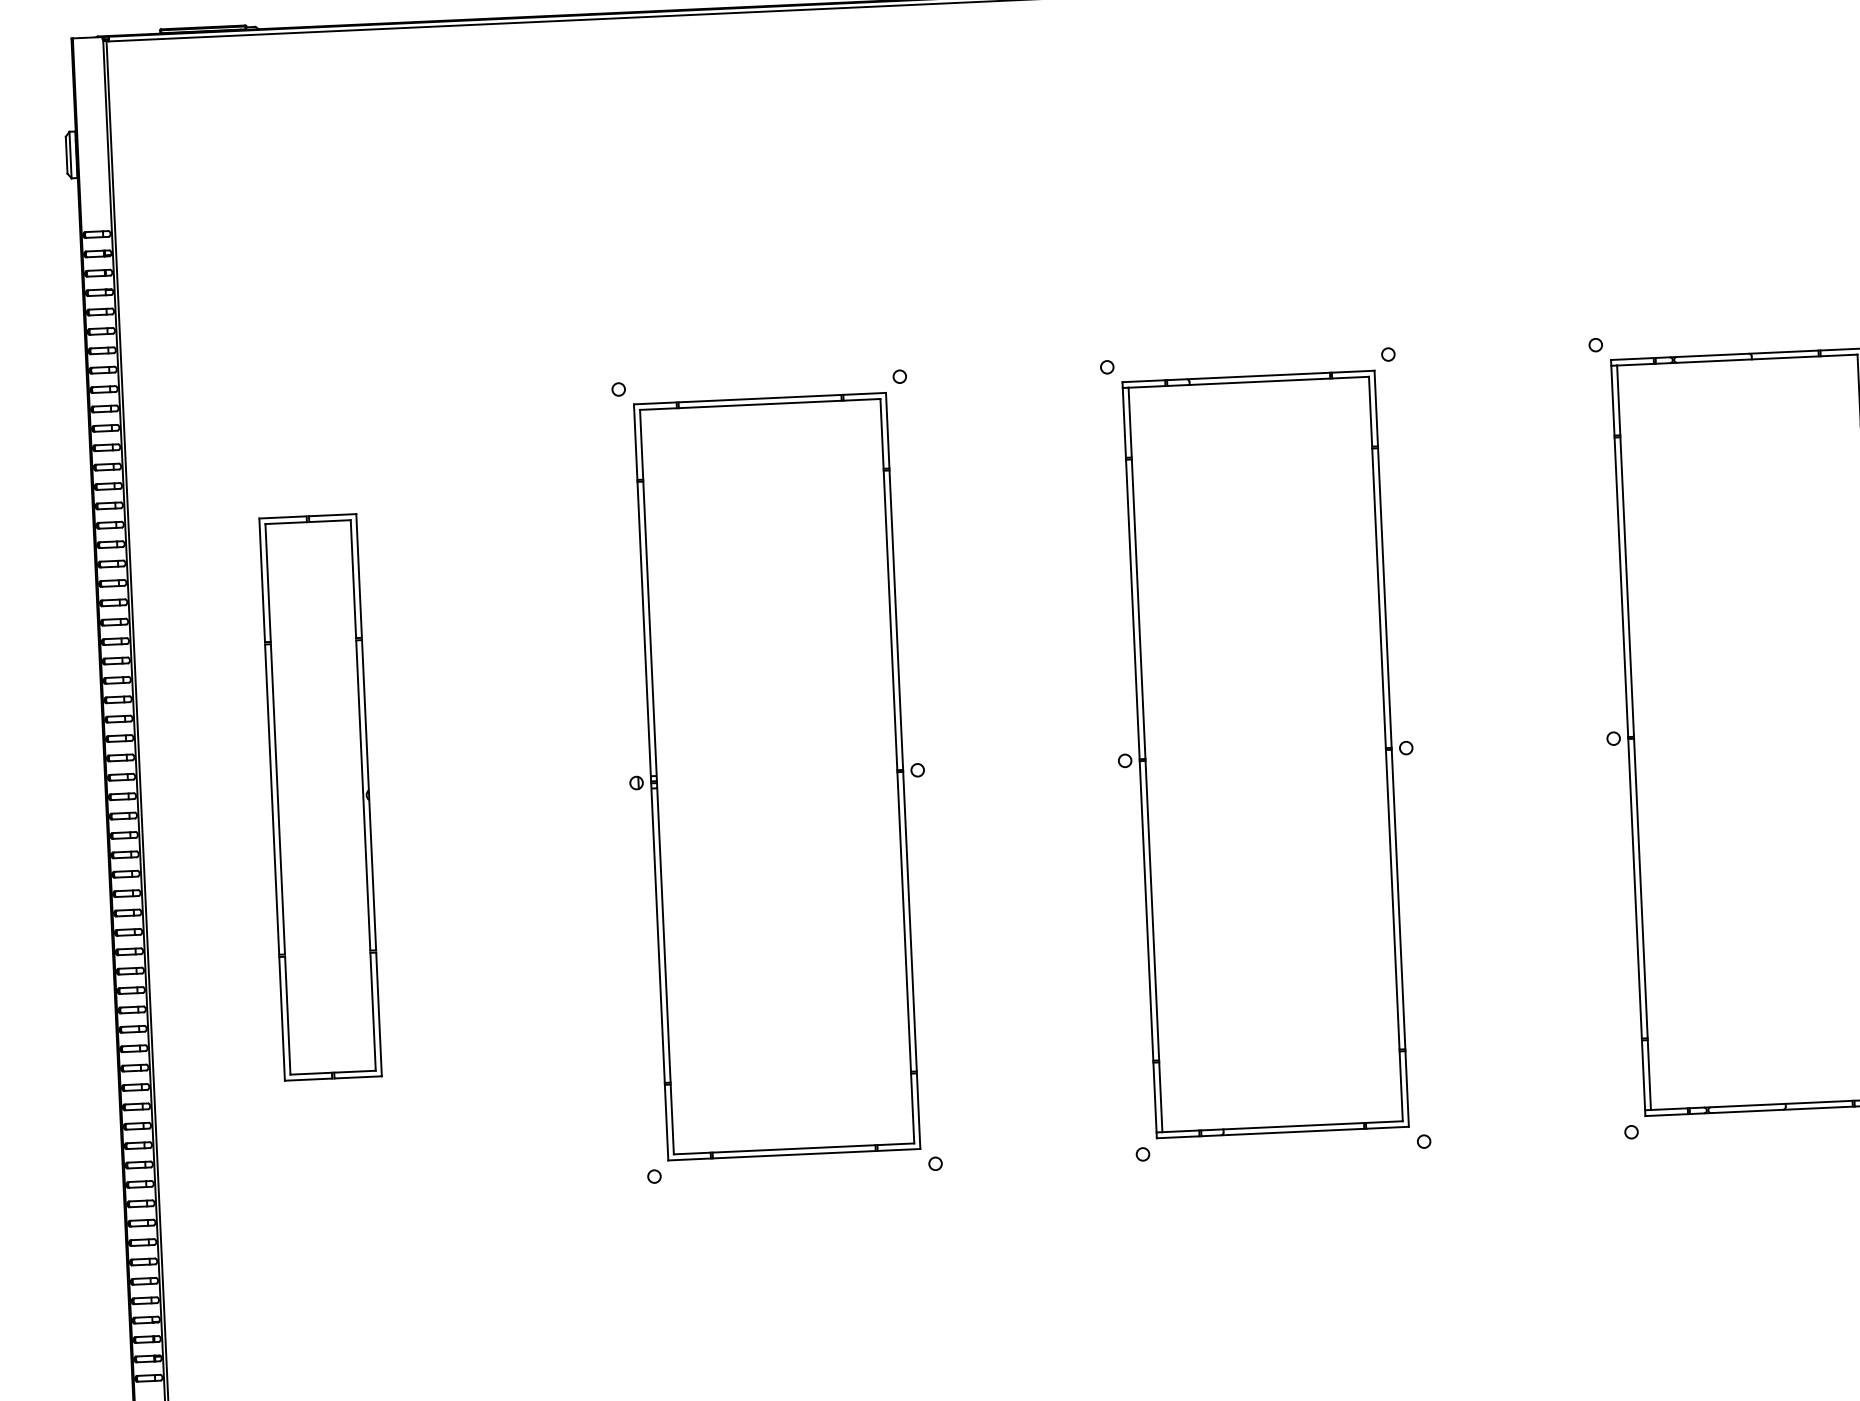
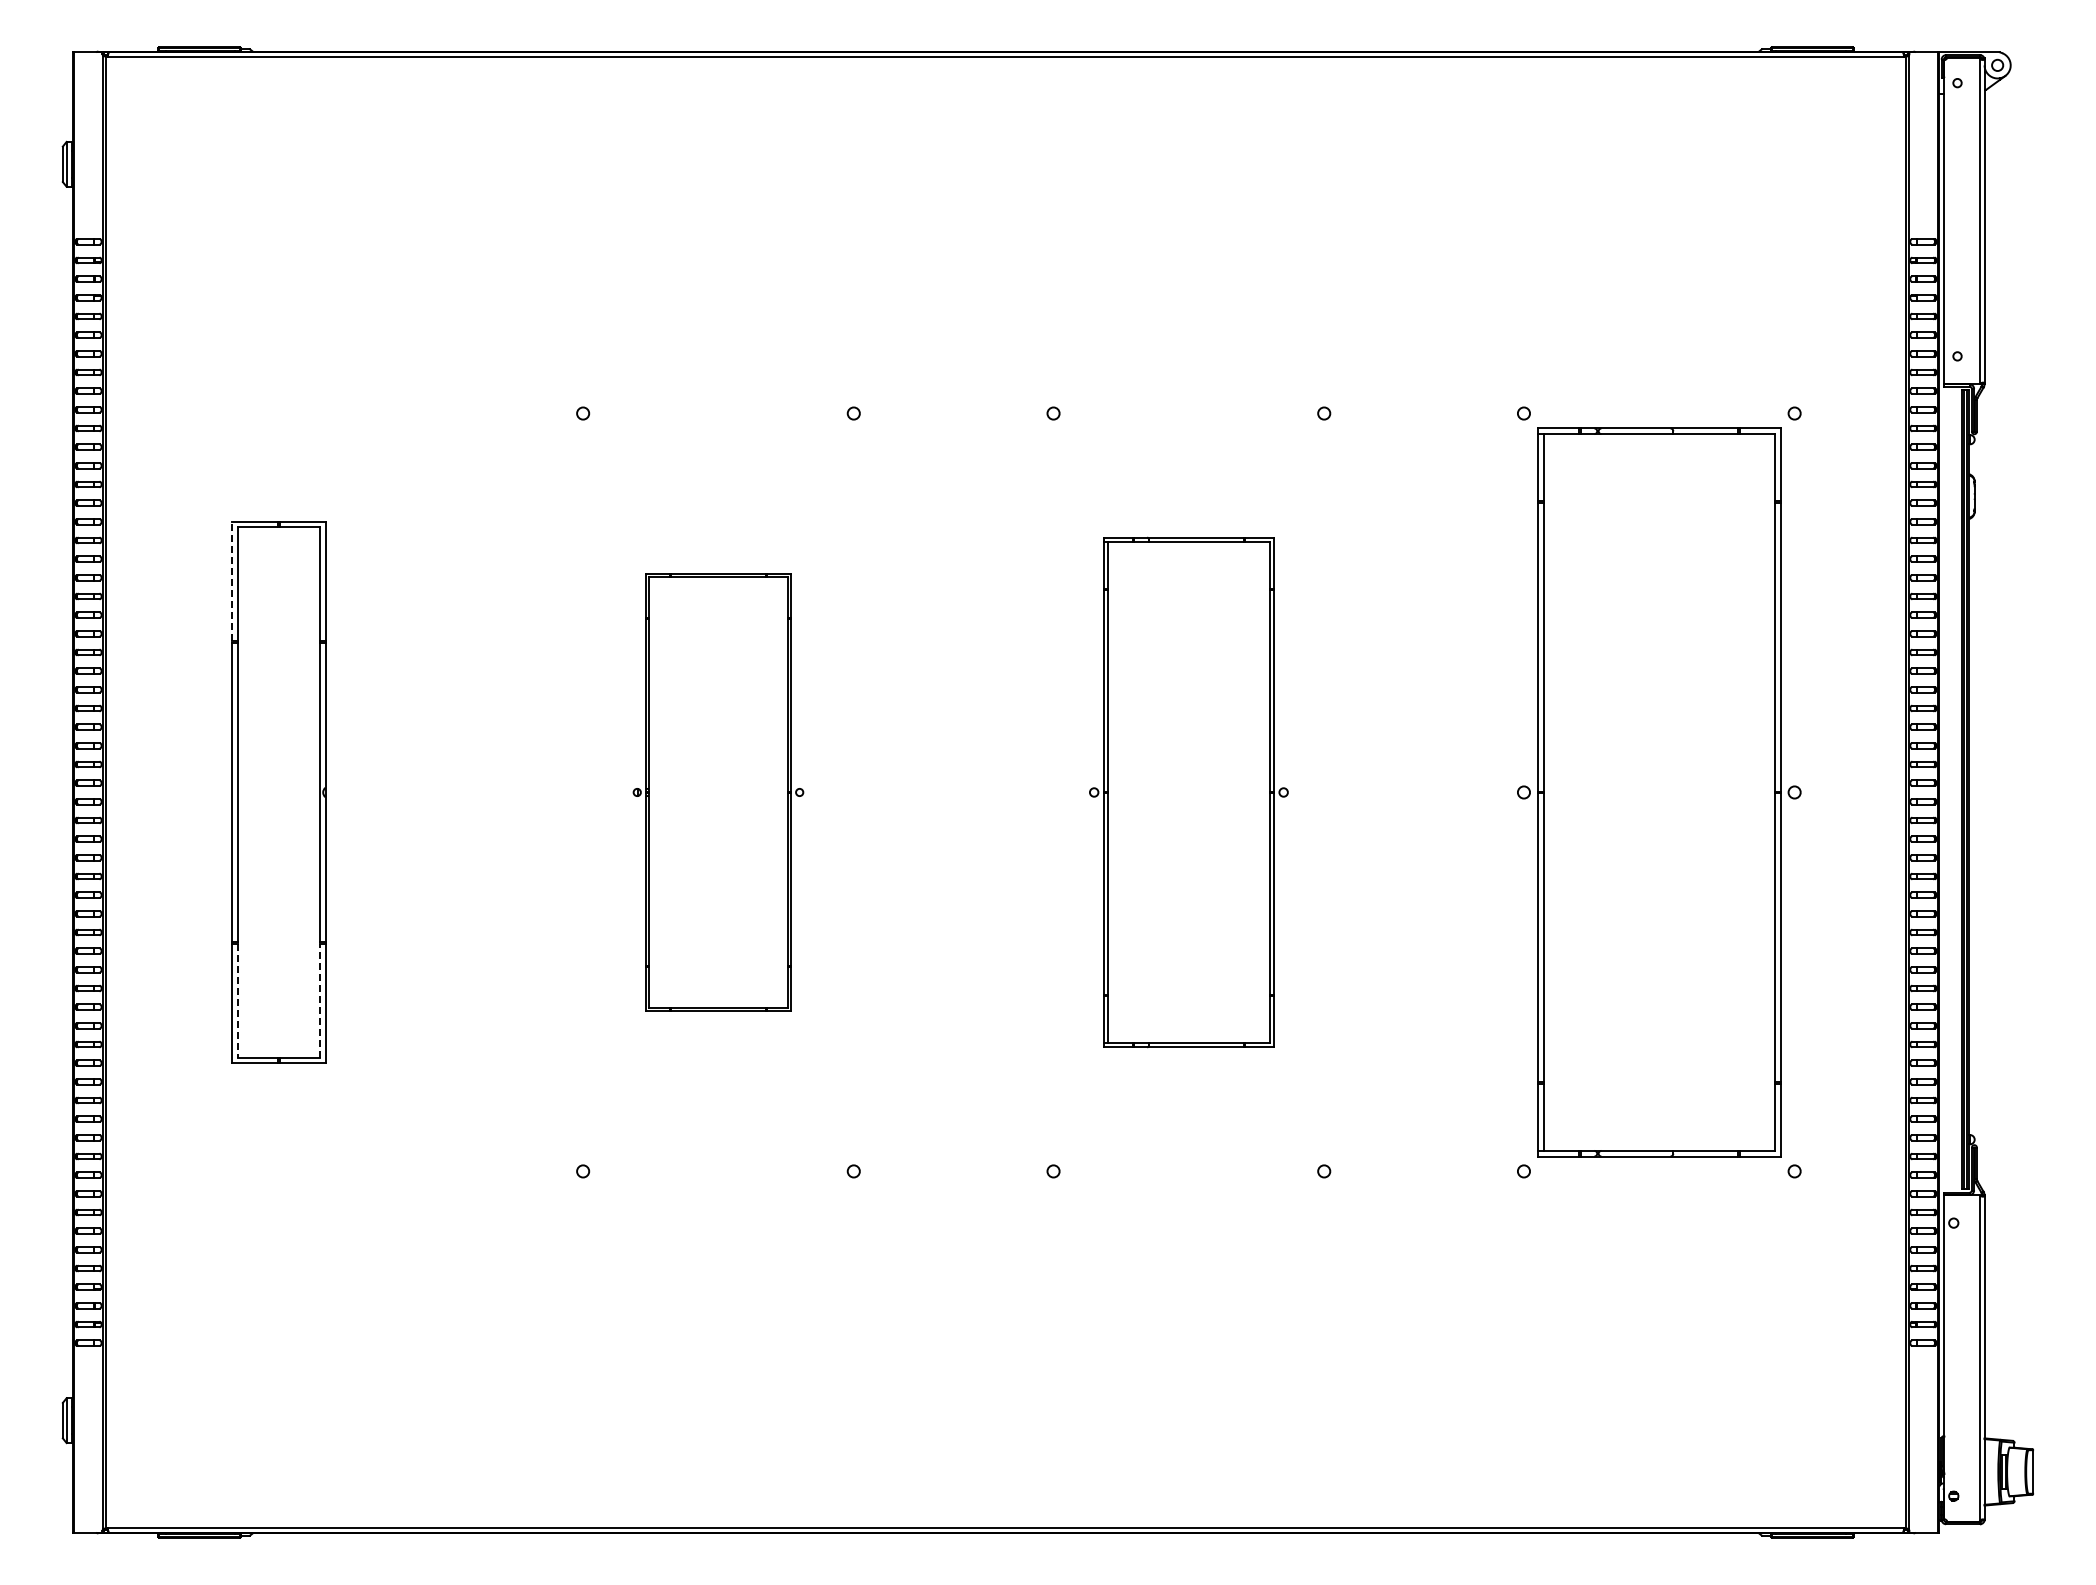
line: (262, 580) -> (232, 581), solid -> dashed
part: (1265, 754) -> (1188, 792), size x0.7
part: (777, 776) -> (718, 792), size x0.6
line: (372, 1011) -> (319, 1000), solid -> dashed
line: (287, 1015) -> (237, 1000), solid -> dashed

